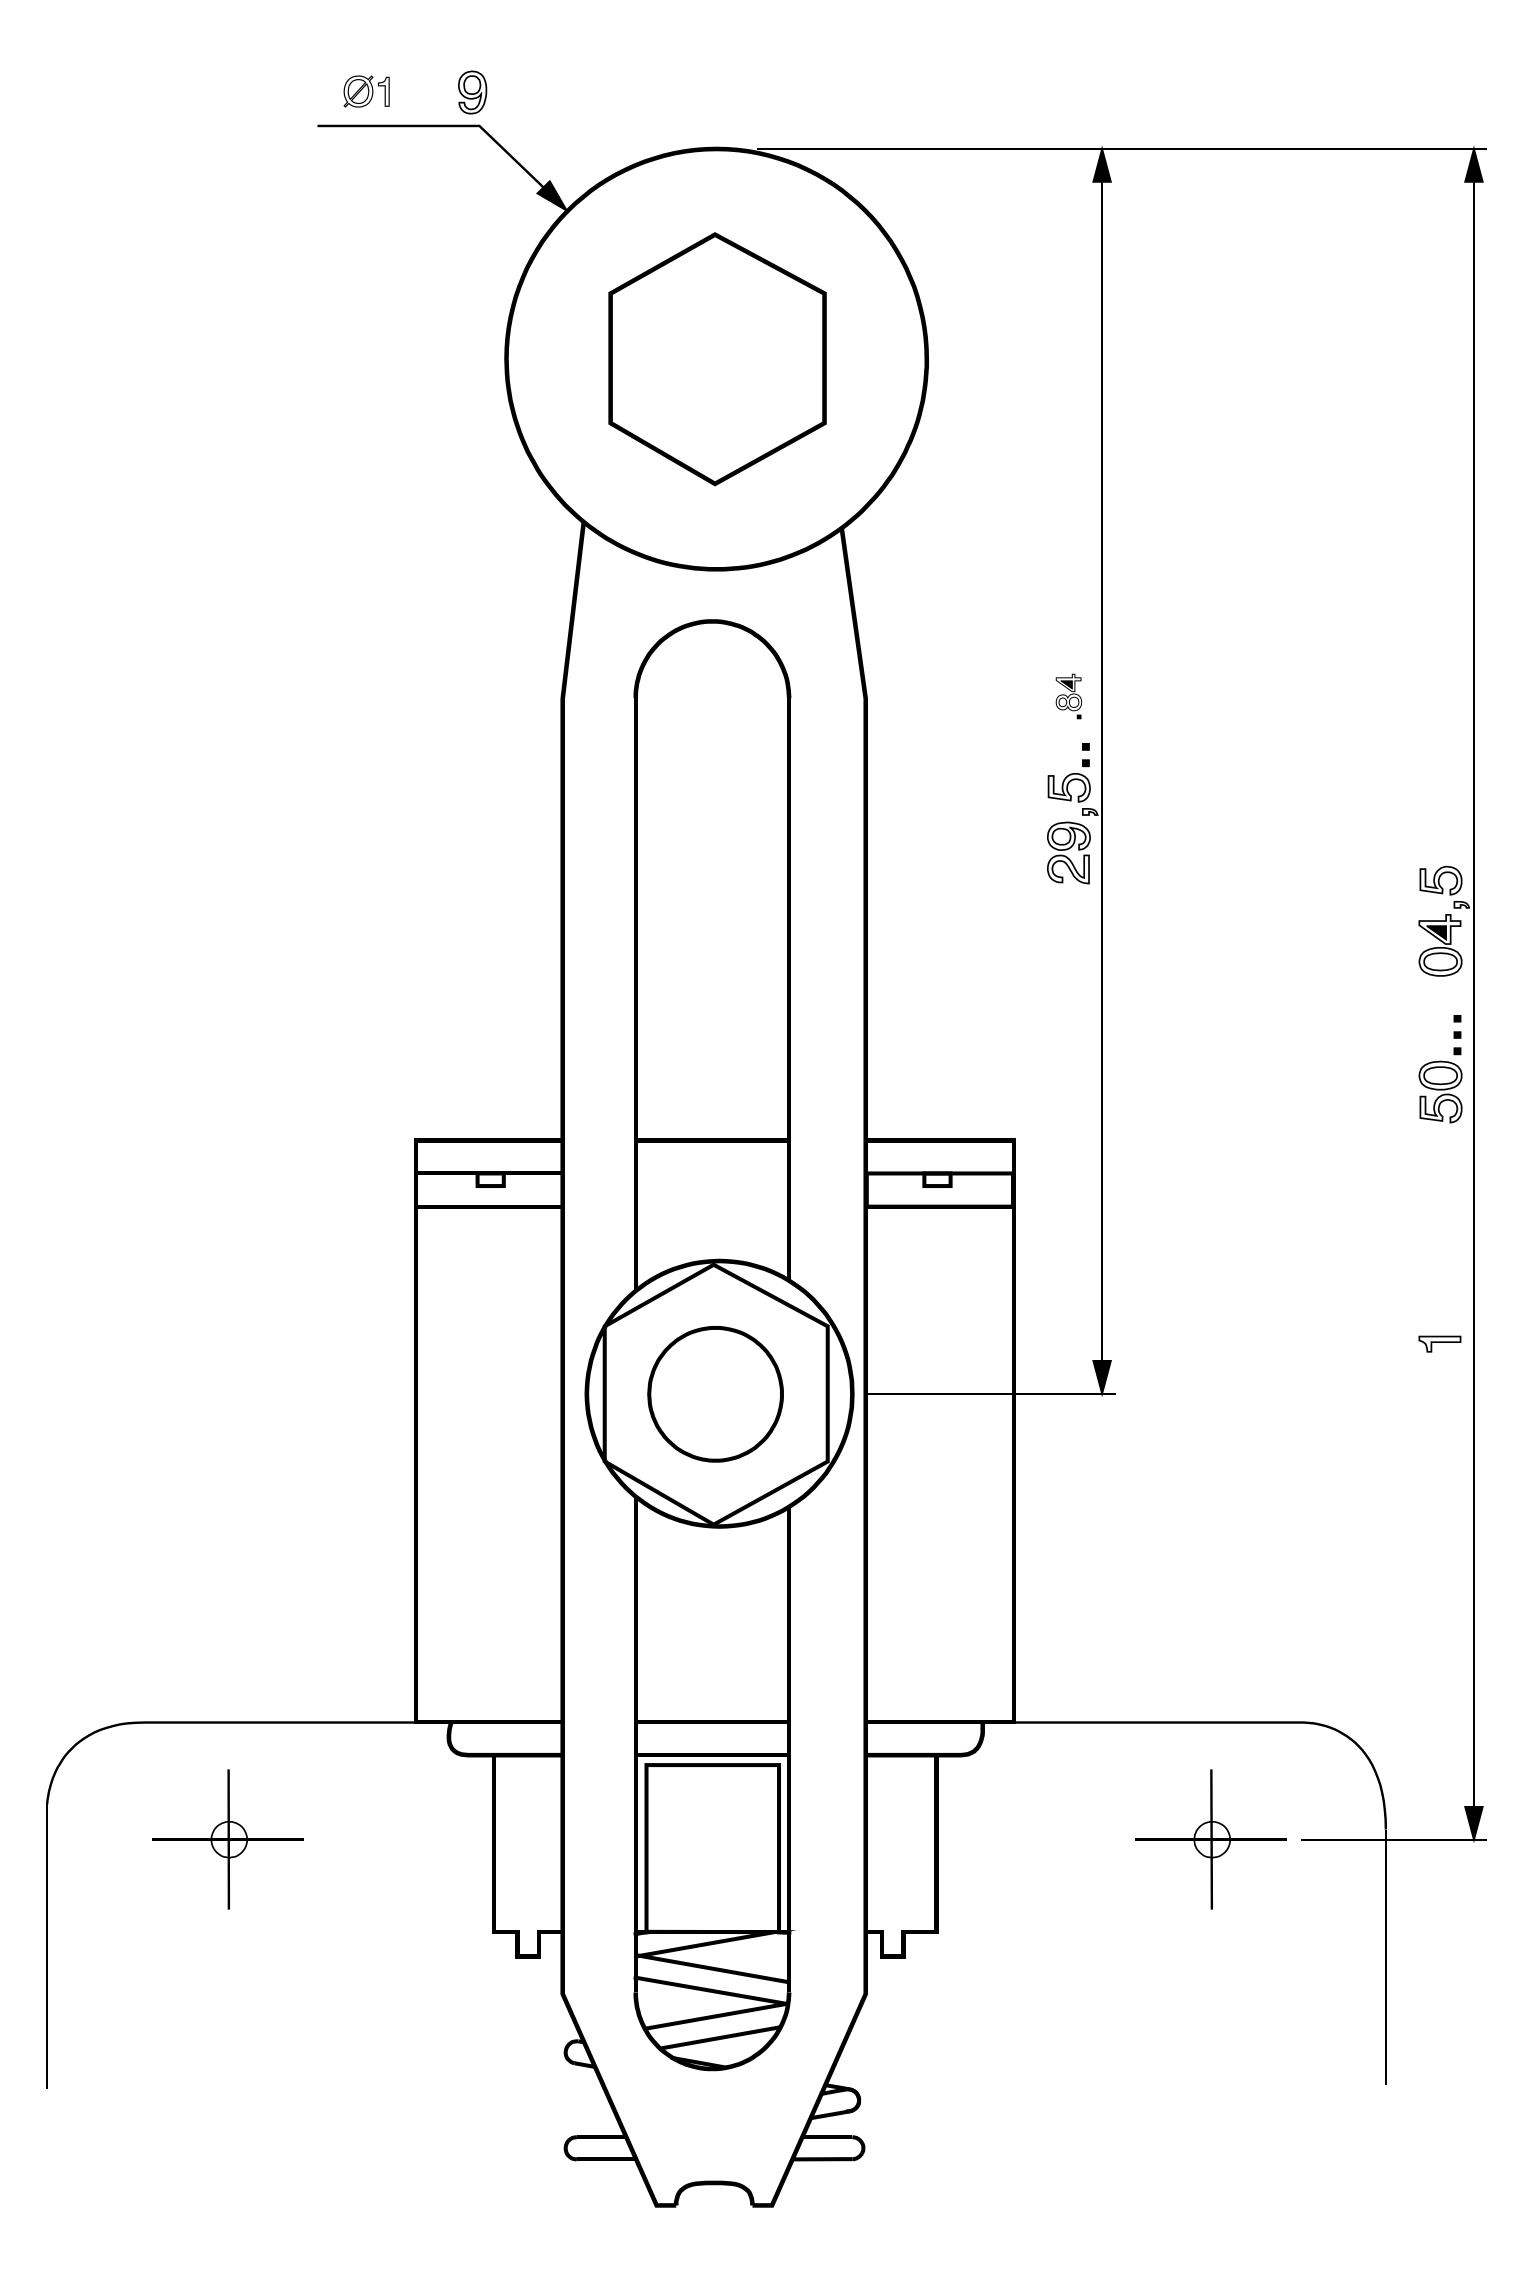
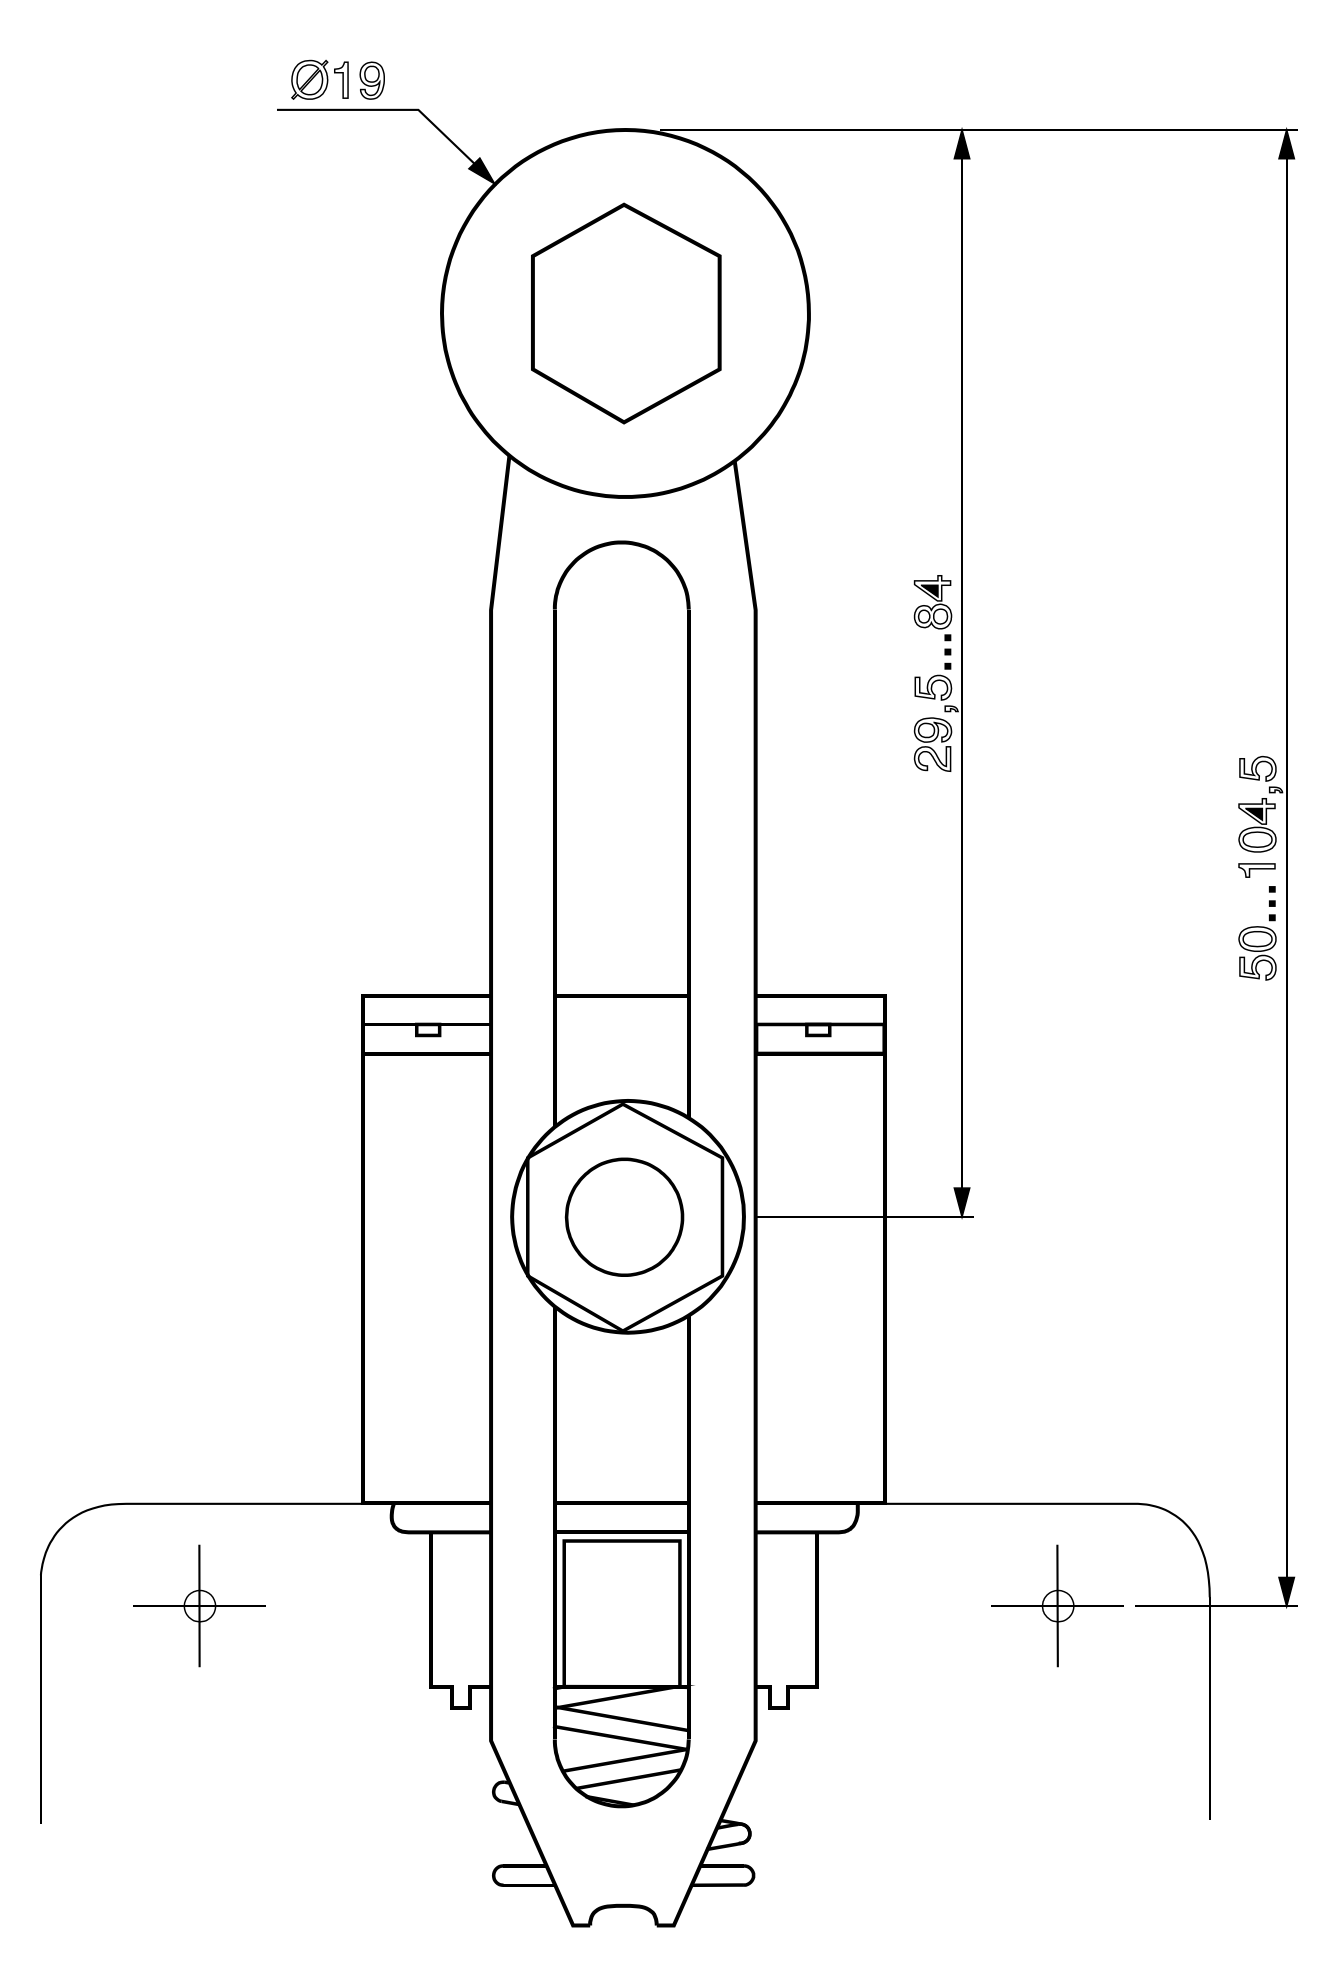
part: (366, 91) -> (319, 79), size x1.43
part: (472, 92) -> (372, 80), moved
part: (1068, 696) -> (932, 608), size x1.67
part: (1439, 1343) -> (1256, 869), moved

